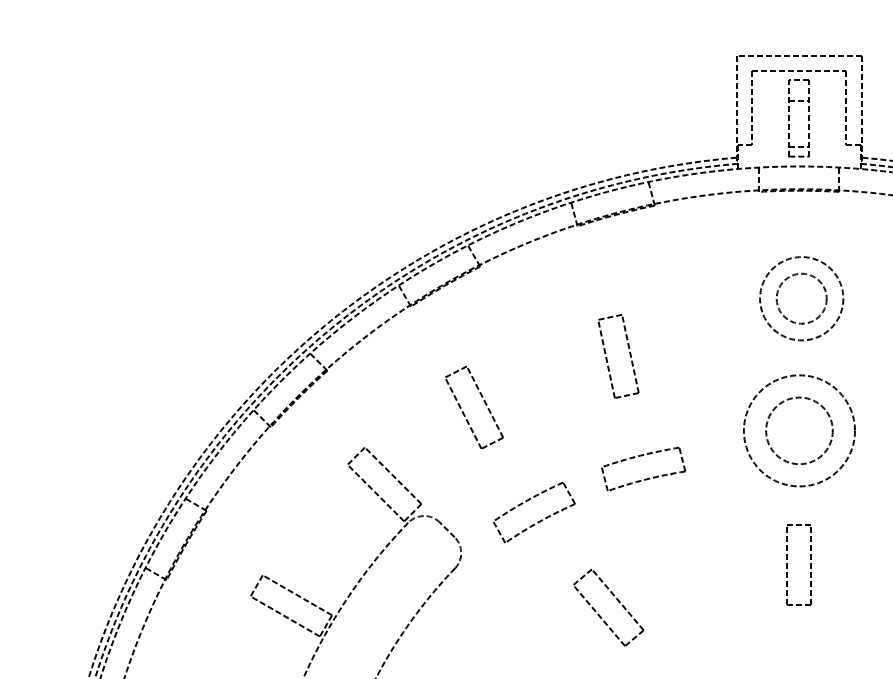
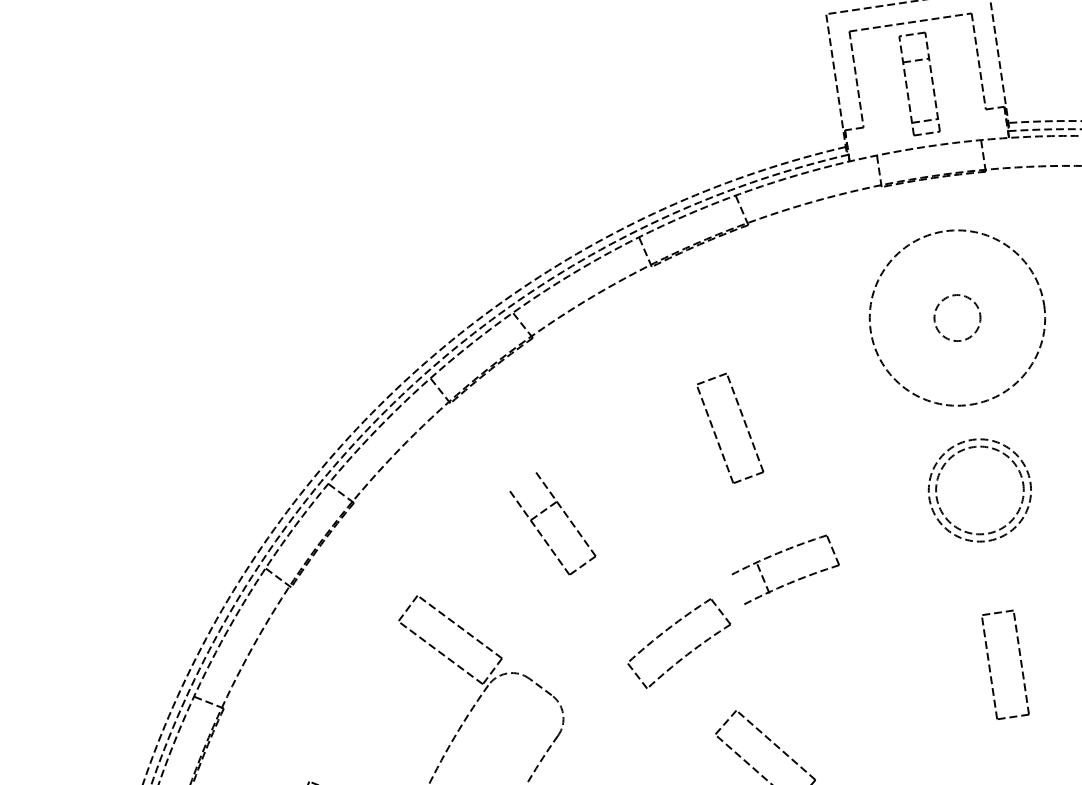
circle: (801, 298) -> (957, 317), size x0.7
circle: (801, 298) -> (957, 317), size x1.6
line: (455, 371) -> (542, 510), moved
circle: (799, 430) -> (979, 489), size x0.7
line: (604, 479) -> (763, 579), moved
part: (539, 520) -> (687, 652), moved

